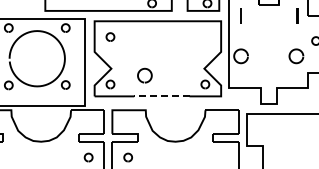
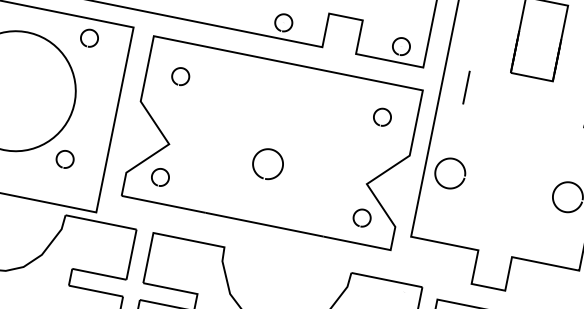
curve: (205, 34) -> (383, 111), added
curve: (142, 70) -> (265, 152), moved
line: (161, 96) -> (263, 224), dashed -> solid

